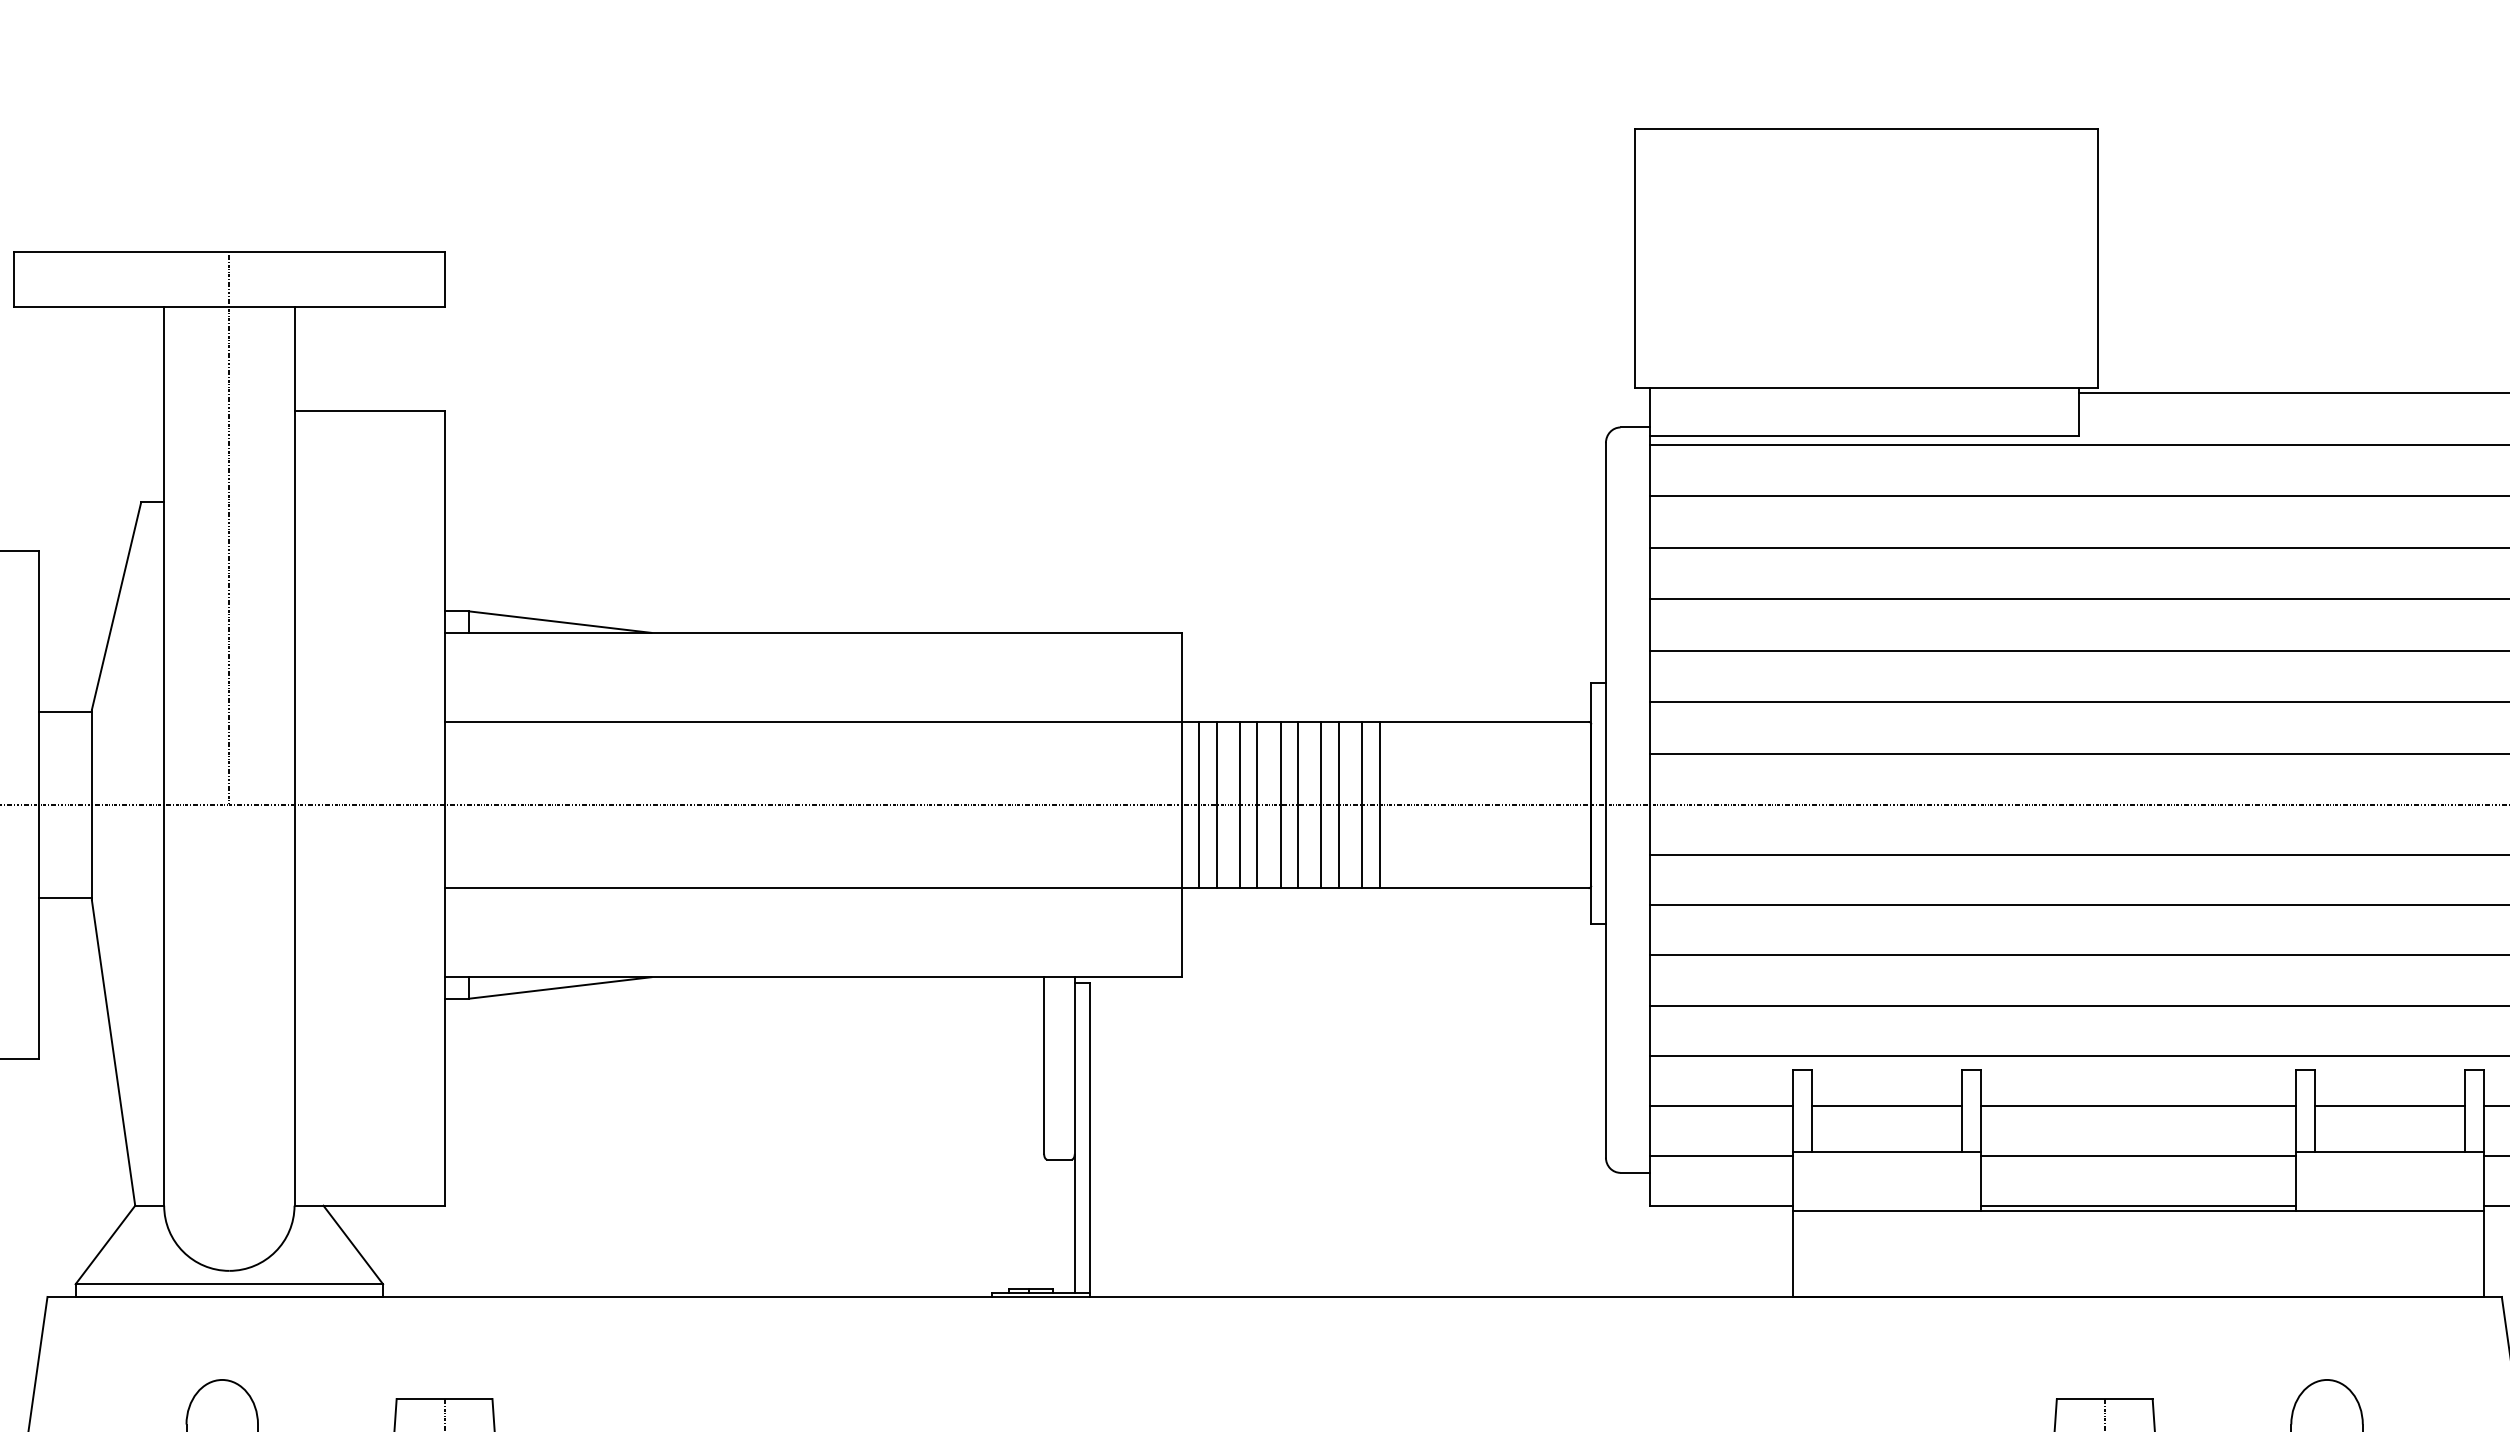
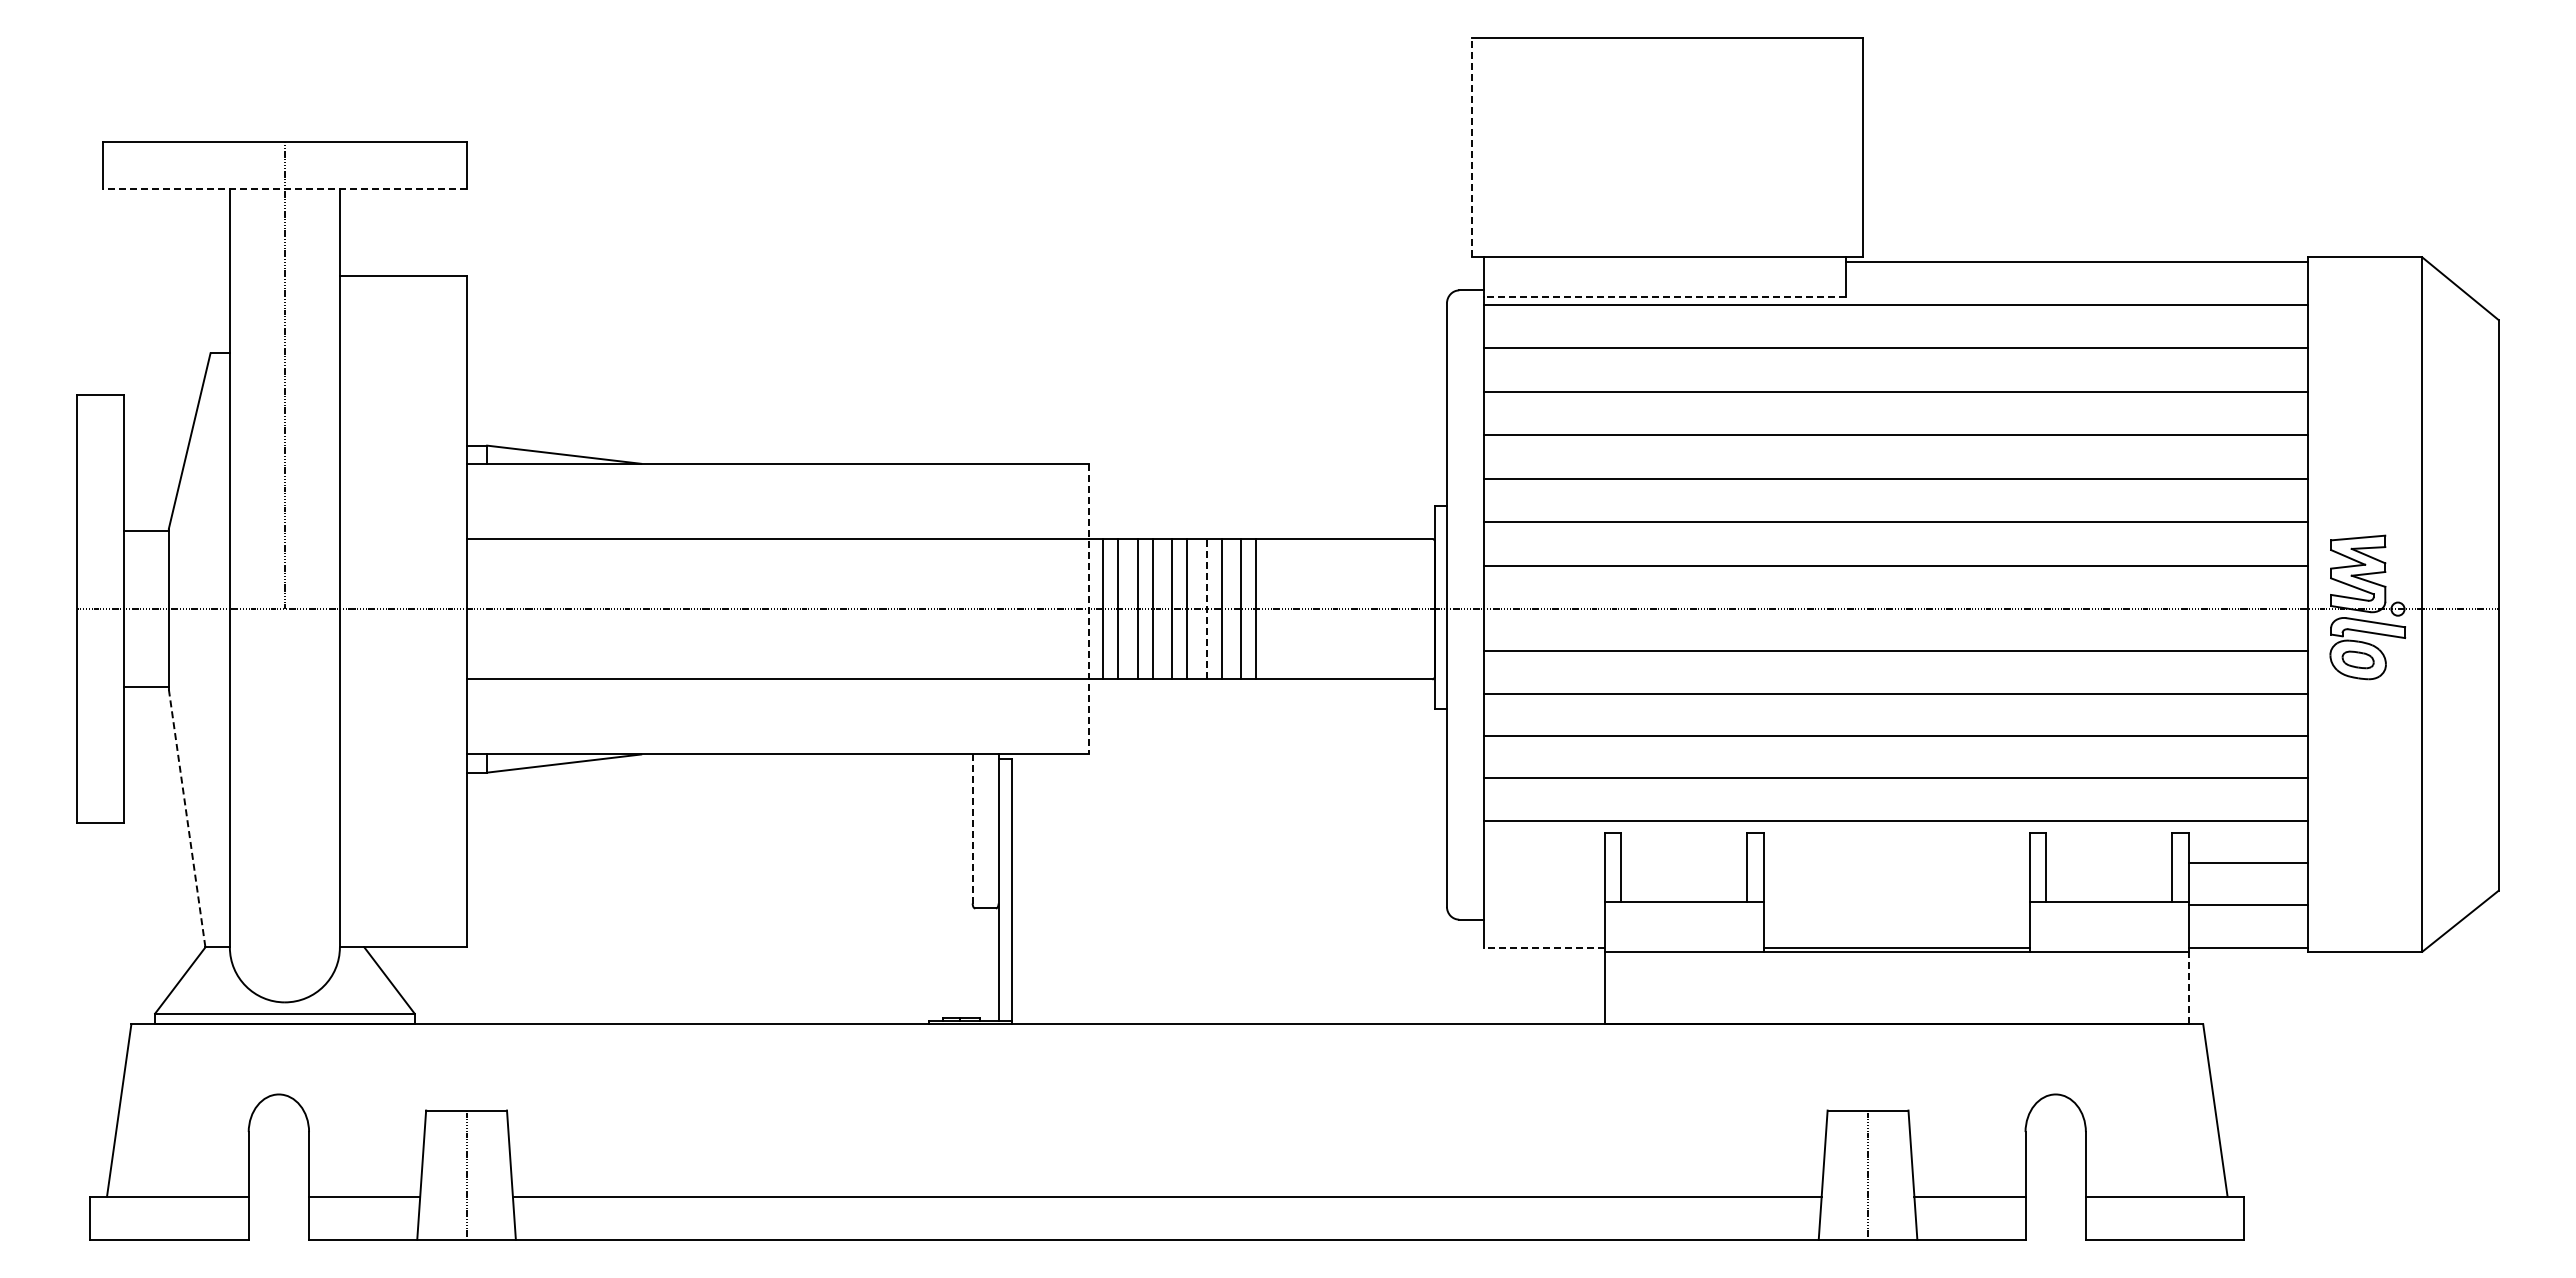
line: (1635, 258) -> (1471, 147), solid -> dashed
line: (228, 306) -> (284, 188), solid -> dashed
line: (1863, 435) -> (1664, 297), solid -> dashed
line: (1321, 804) -> (1206, 608), solid -> dashed
line: (1182, 805) -> (1089, 609), solid -> dashed
line: (113, 1053) -> (187, 818), solid -> dashed
line: (1043, 1066) -> (972, 829), solid -> dashed
line: (1720, 1106) -> (1543, 863), removed
line: (1886, 1106) -> (1683, 863), removed
line: (2138, 1106) -> (1896, 863), removed
line: (2389, 1106) -> (2108, 863), removed
line: (1720, 1156) -> (1543, 905), removed
line: (2138, 1156) -> (1896, 905), removed
line: (1720, 1205) -> (1543, 947), solid -> dashed
line: (2484, 1253) -> (2188, 987), solid -> dashed

